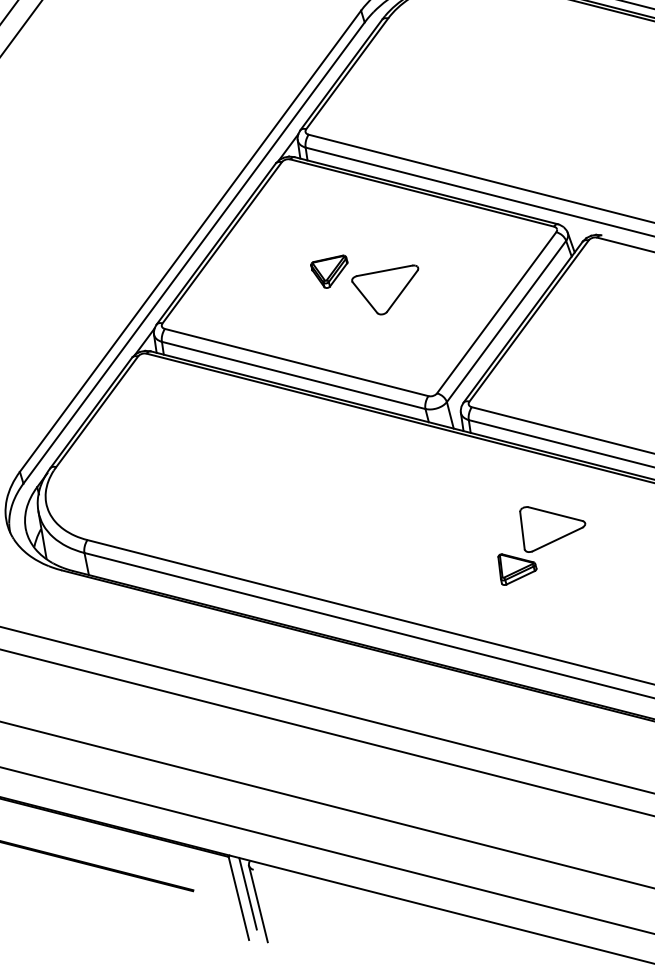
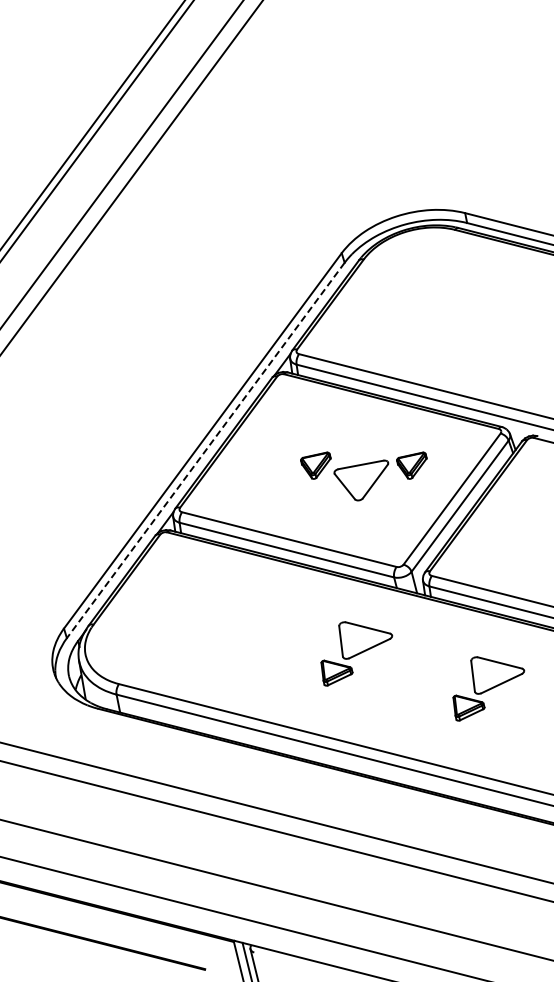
line: (193, 253) -> (205, 450), solid -> dashed
part: (446, 271) -> (411, 465), added
part: (379, 502) -> (356, 653), added

